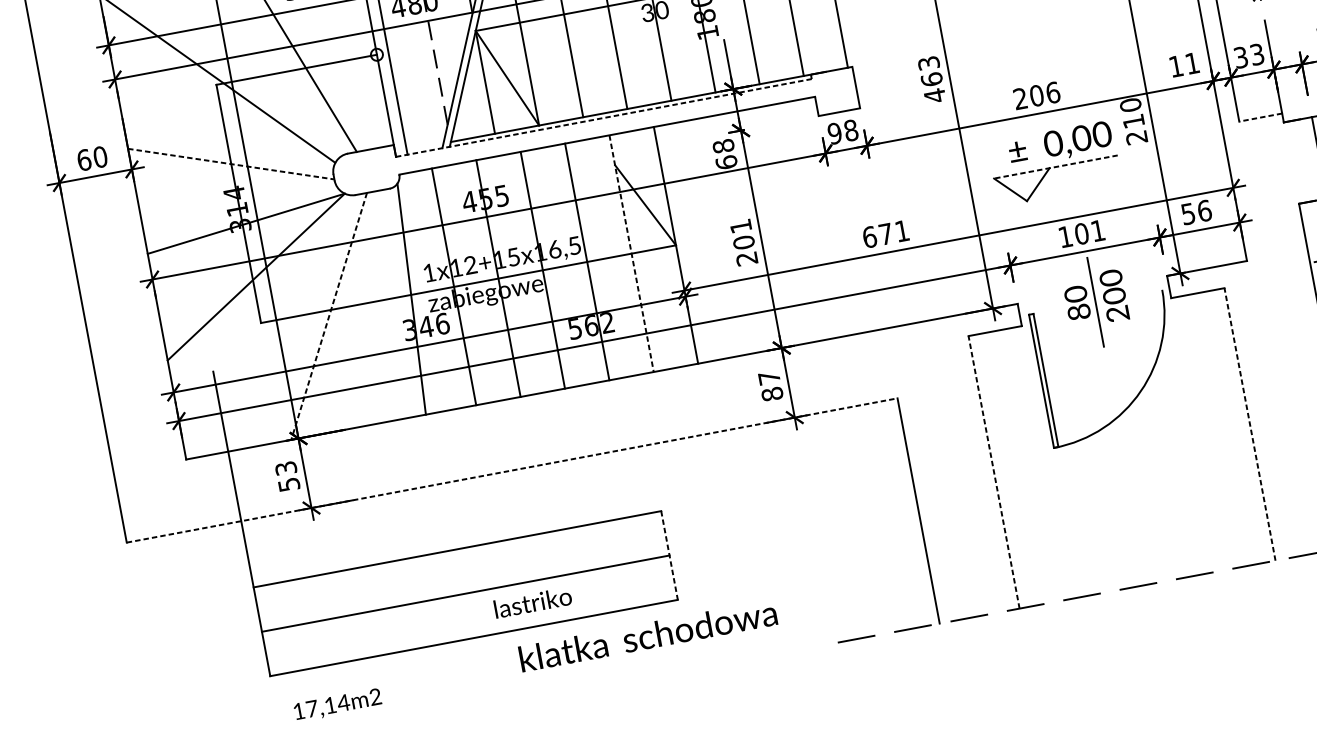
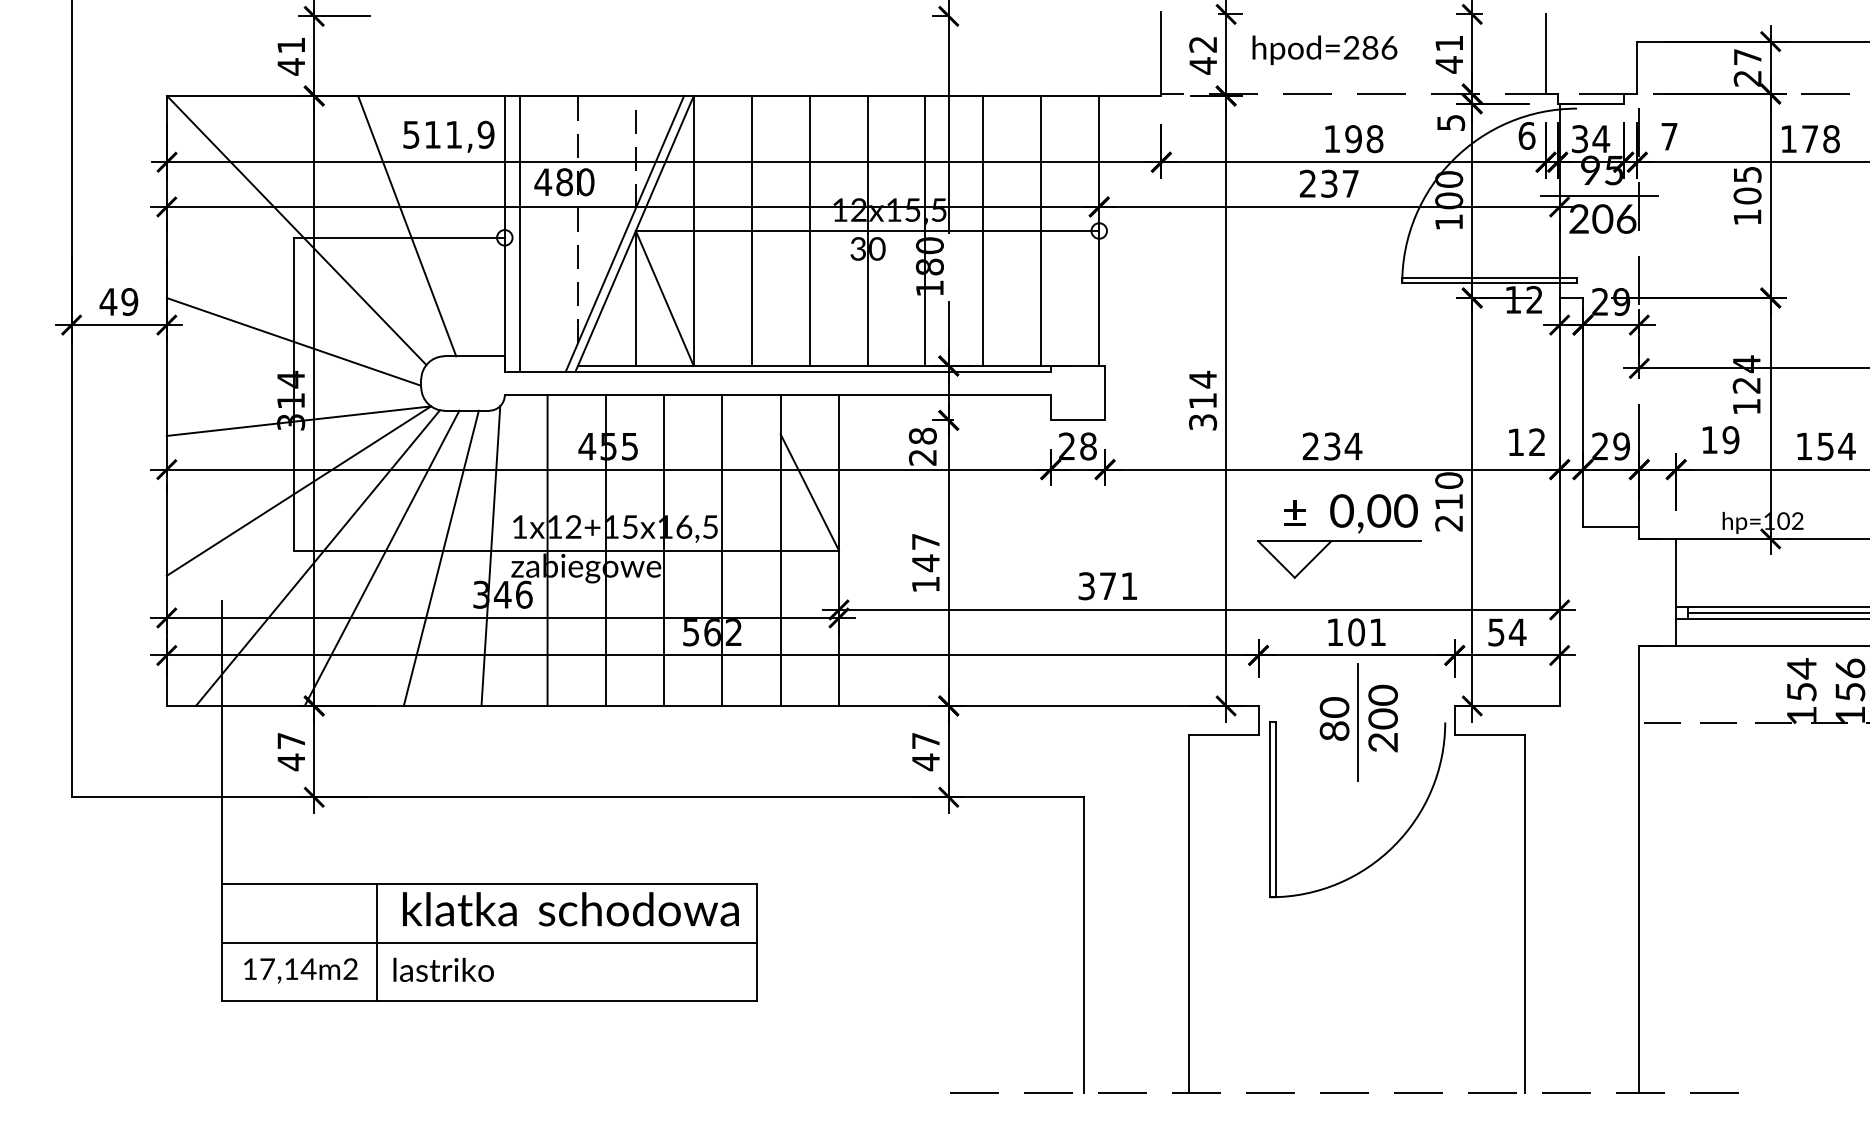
text: (1249, 56) -> (1611, 446), 33 -> 29
text: (1191, 62) -> (1536, 441), 11 -> 12
text: (932, 79) -> (1203, 400), 463 -> 314
text: (1045, 94) -> (1343, 446), 206 -> 234
line: (603, 117) -> (777, 371), dashed -> solid
line: (1260, 117) -> (1610, 527), dashed -> solid
text: (834, 133) -> (1066, 446), 98 -> 28
text: (91, 158) -> (118, 301), 60 -> 49
text: (726, 162) -> (922, 457), 68 -> 28
line: (231, 163) -> (294, 341), dashed -> solid
line: (1055, 167) -> (1339, 541), dashed -> solid
text: (1204, 211) -> (1517, 632), 56 -> 54
text: (869, 237) -> (1086, 586), 671 -> 371
text: (743, 242) -> (925, 563), 201 -> 147
line: (631, 254) -> (780, 551), dashed -> solid
line: (373, 307) -> (440, 557), added
line: (329, 316) -> (382, 558), dashed -> solid
line: (279, 324) -> (317, 557), added
text: (772, 394) -> (925, 762), 87 -> 47
line: (1249, 424) -> (1524, 914), dashed -> solid
line: (512, 470) -> (578, 797), dashed -> solid
line: (994, 472) -> (1188, 914), dashed -> solid
text: (287, 477) -> (291, 752), 53 -> 47
line: (669, 556) -> (757, 943), dashed -> solid
text: (532, 602) -> (443, 969), moved
line: (380, 609) -> (377, 942), added
text: (647, 636) -> (570, 909), moved
text: (337, 705) -> (300, 970), moved

